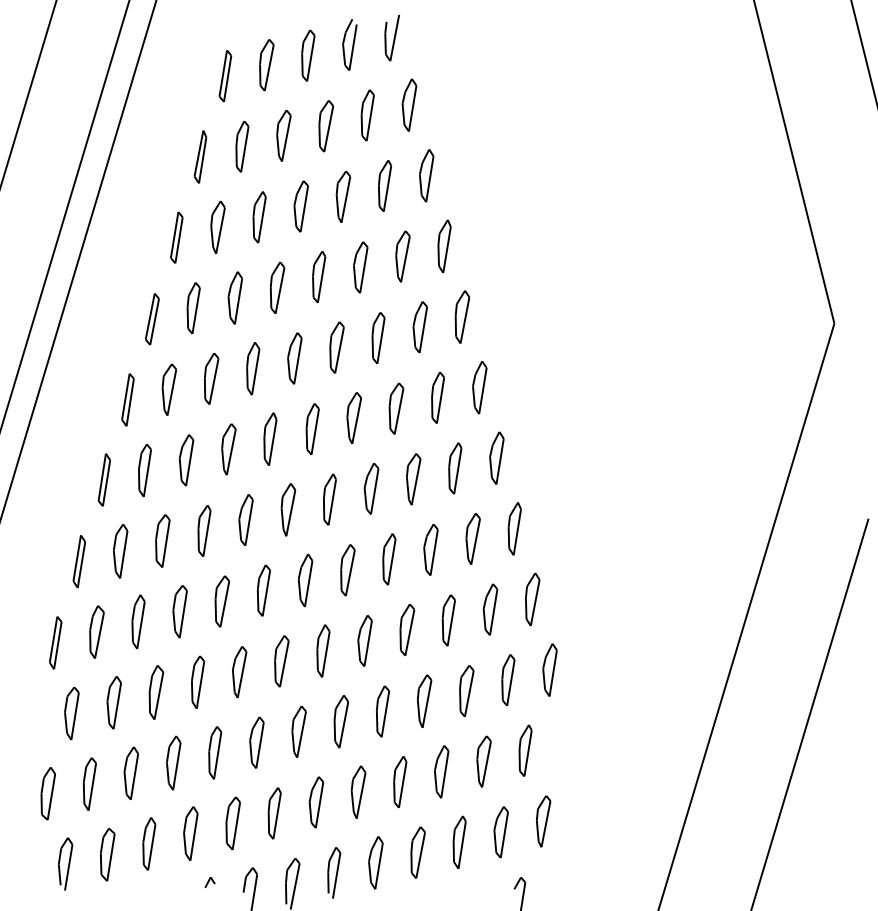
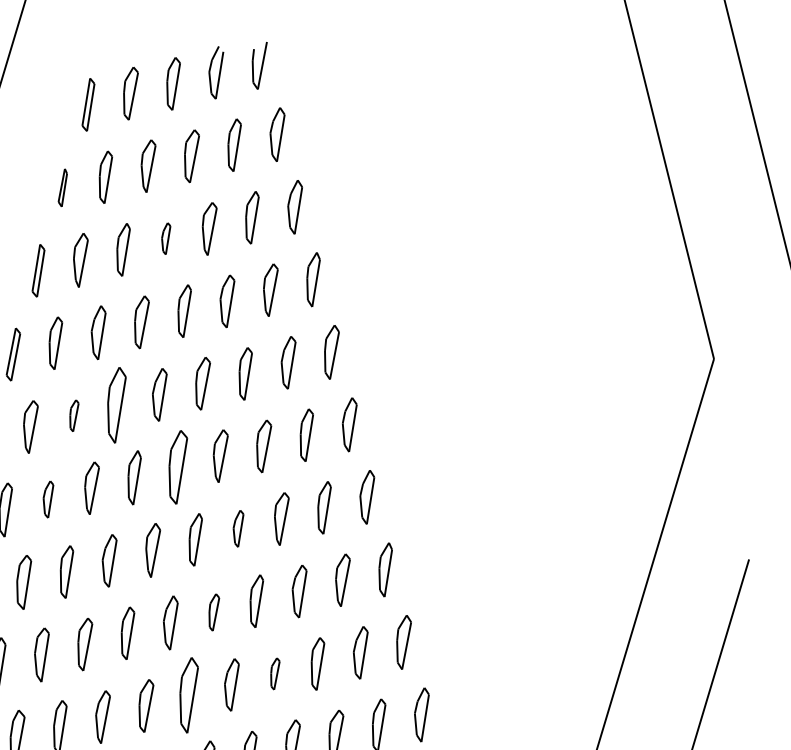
part: (200, 156) -> (62, 187), size x0.7
part: (300, 206) -> (165, 238), size x0.6
part: (253, 368) -> (117, 405), size x1.4
part: (211, 378) -> (74, 415), size x0.6
part: (312, 429) -> (177, 467), size x1.4
part: (186, 460) -> (48, 499), size x0.7
part: (371, 488) -> (238, 528), size x0.7
part: (347, 570) -> (213, 612), size x0.7
part: (407, 630) -> (275, 674), size x0.6
part: (323, 650) -> (189, 694), size x1.4

